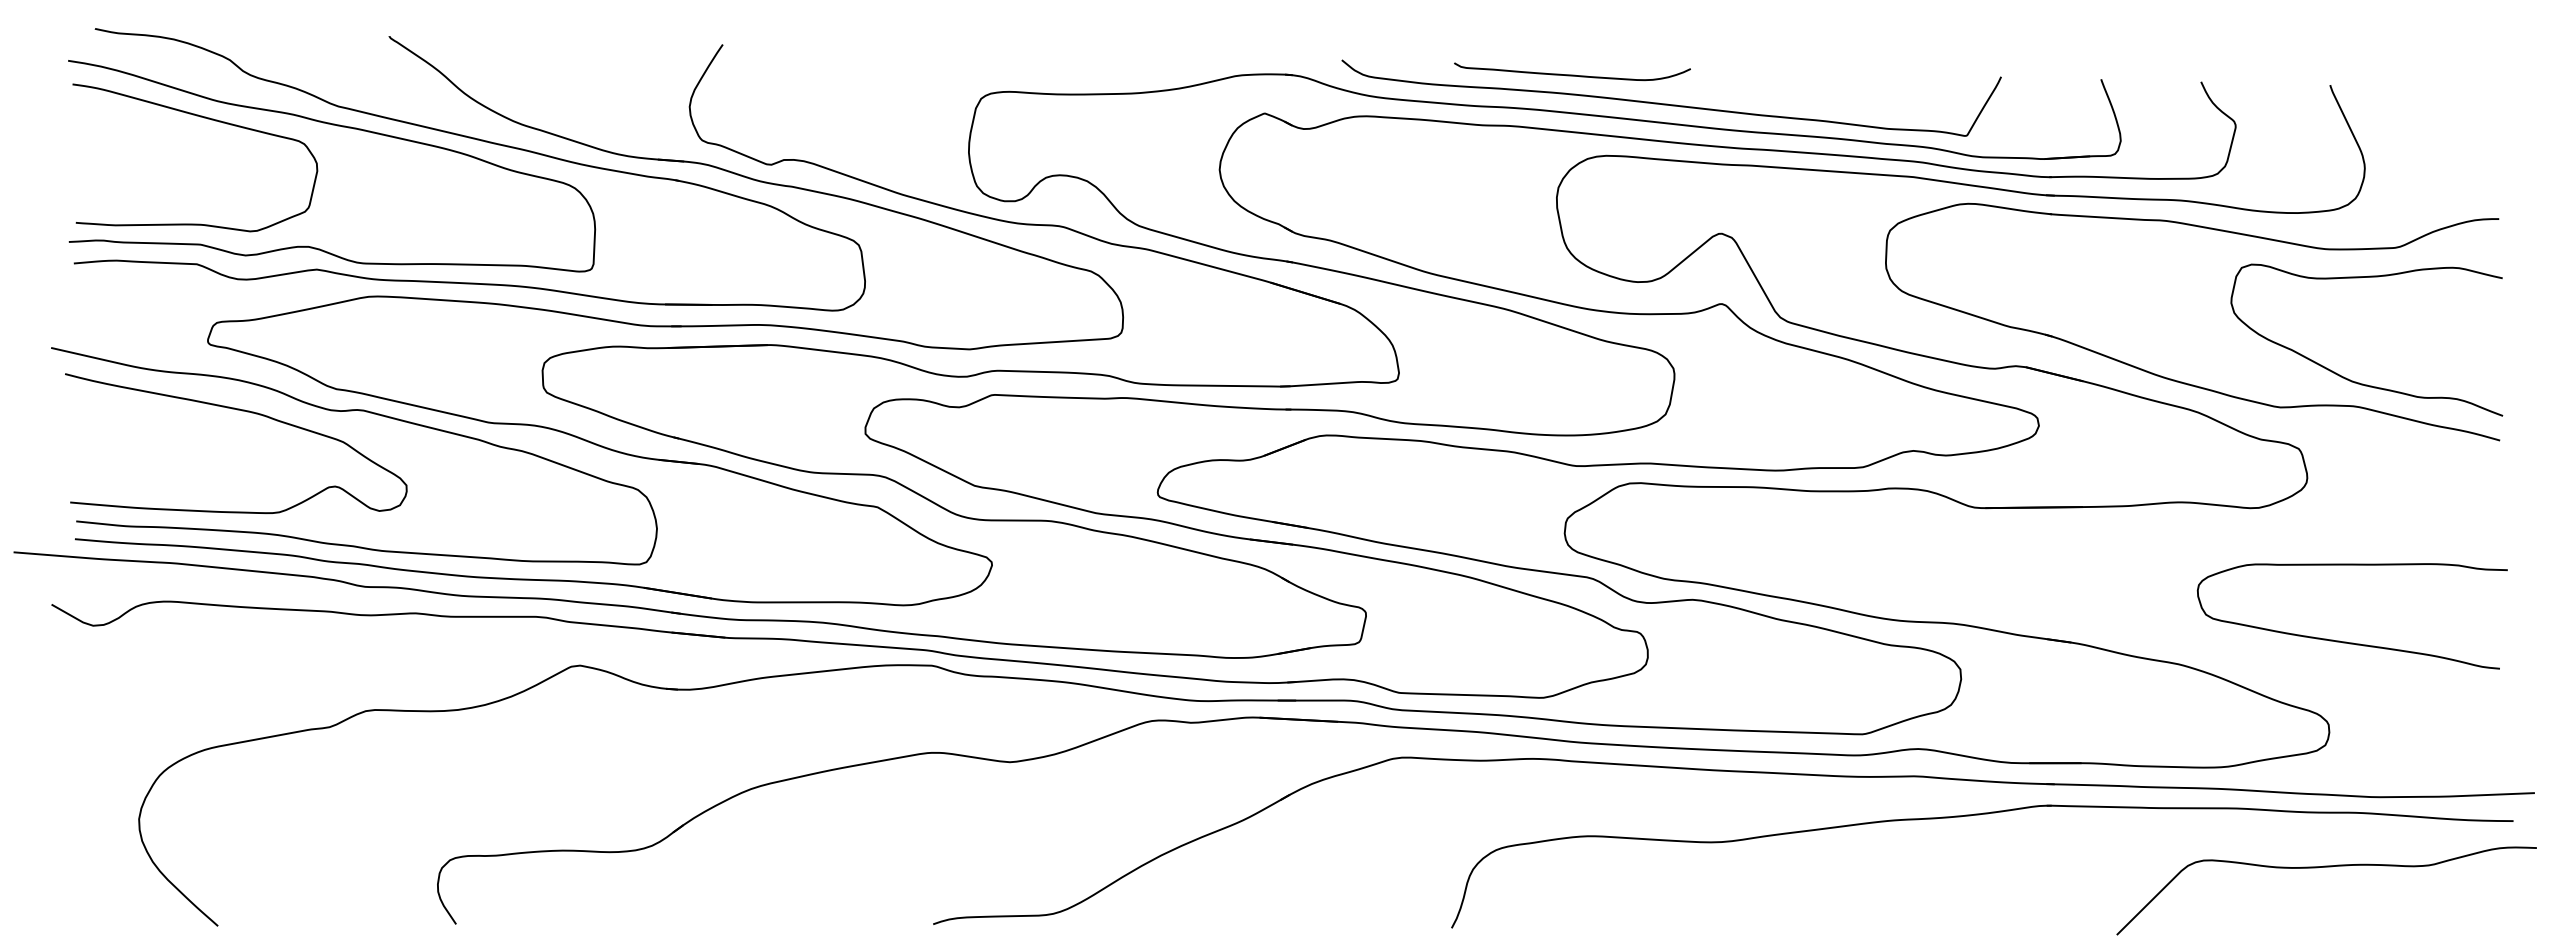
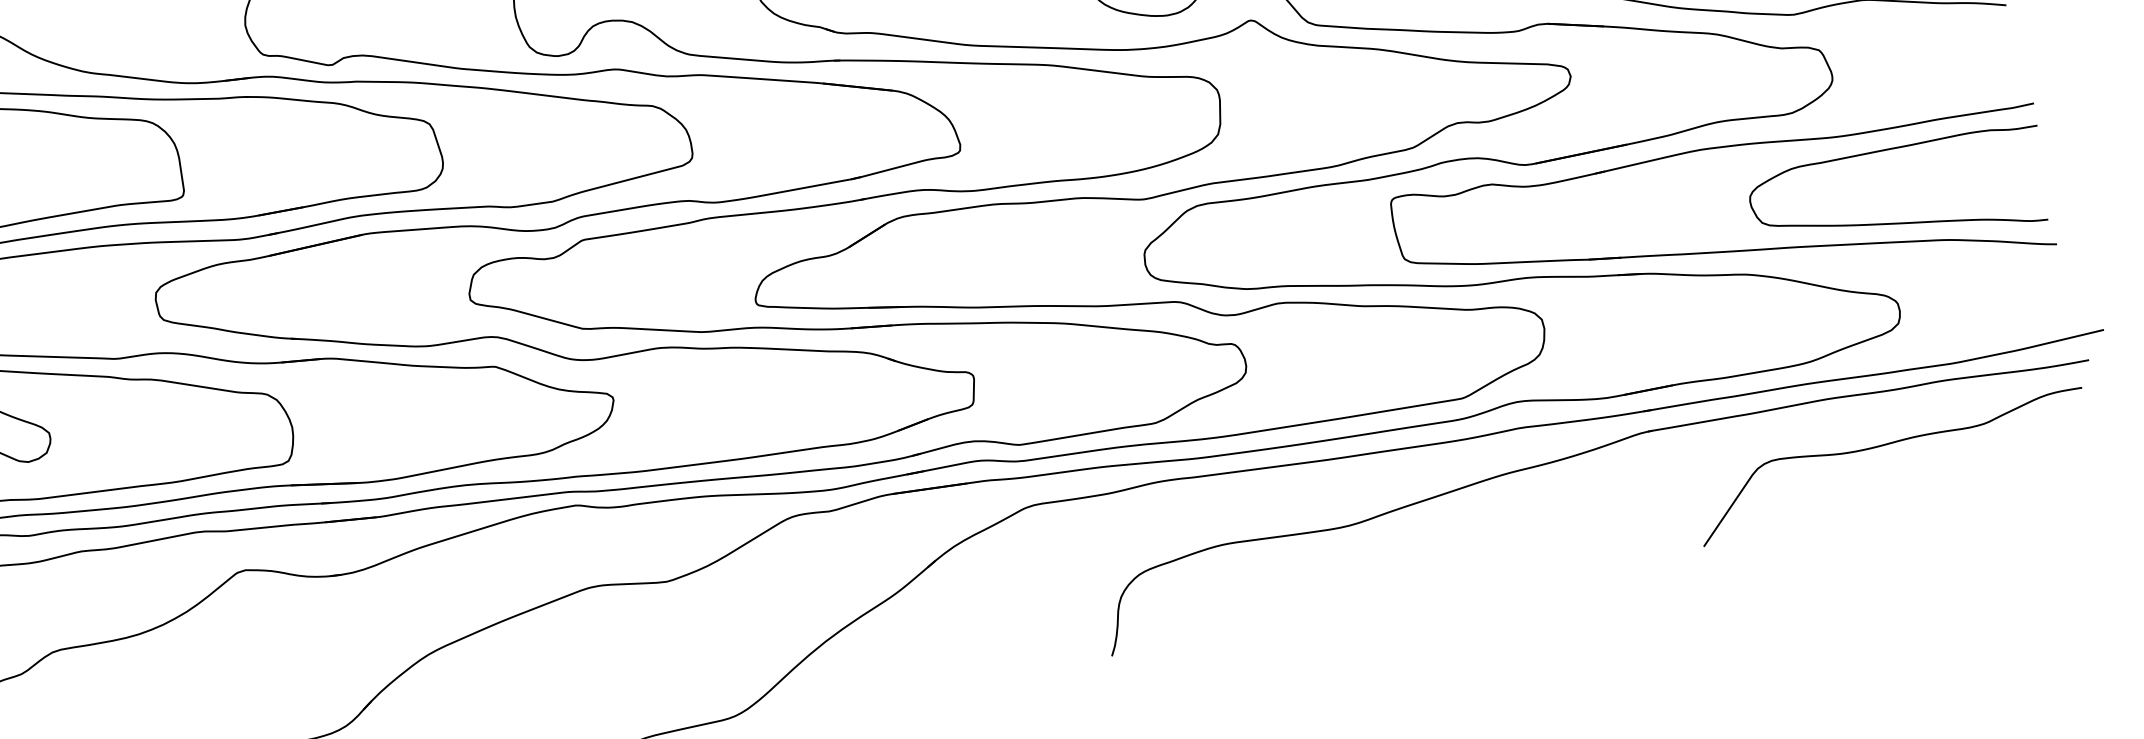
part: (2161, 635) -> (1724, 250), added
curve: (2326, 867) -> (1888, 444), moved

